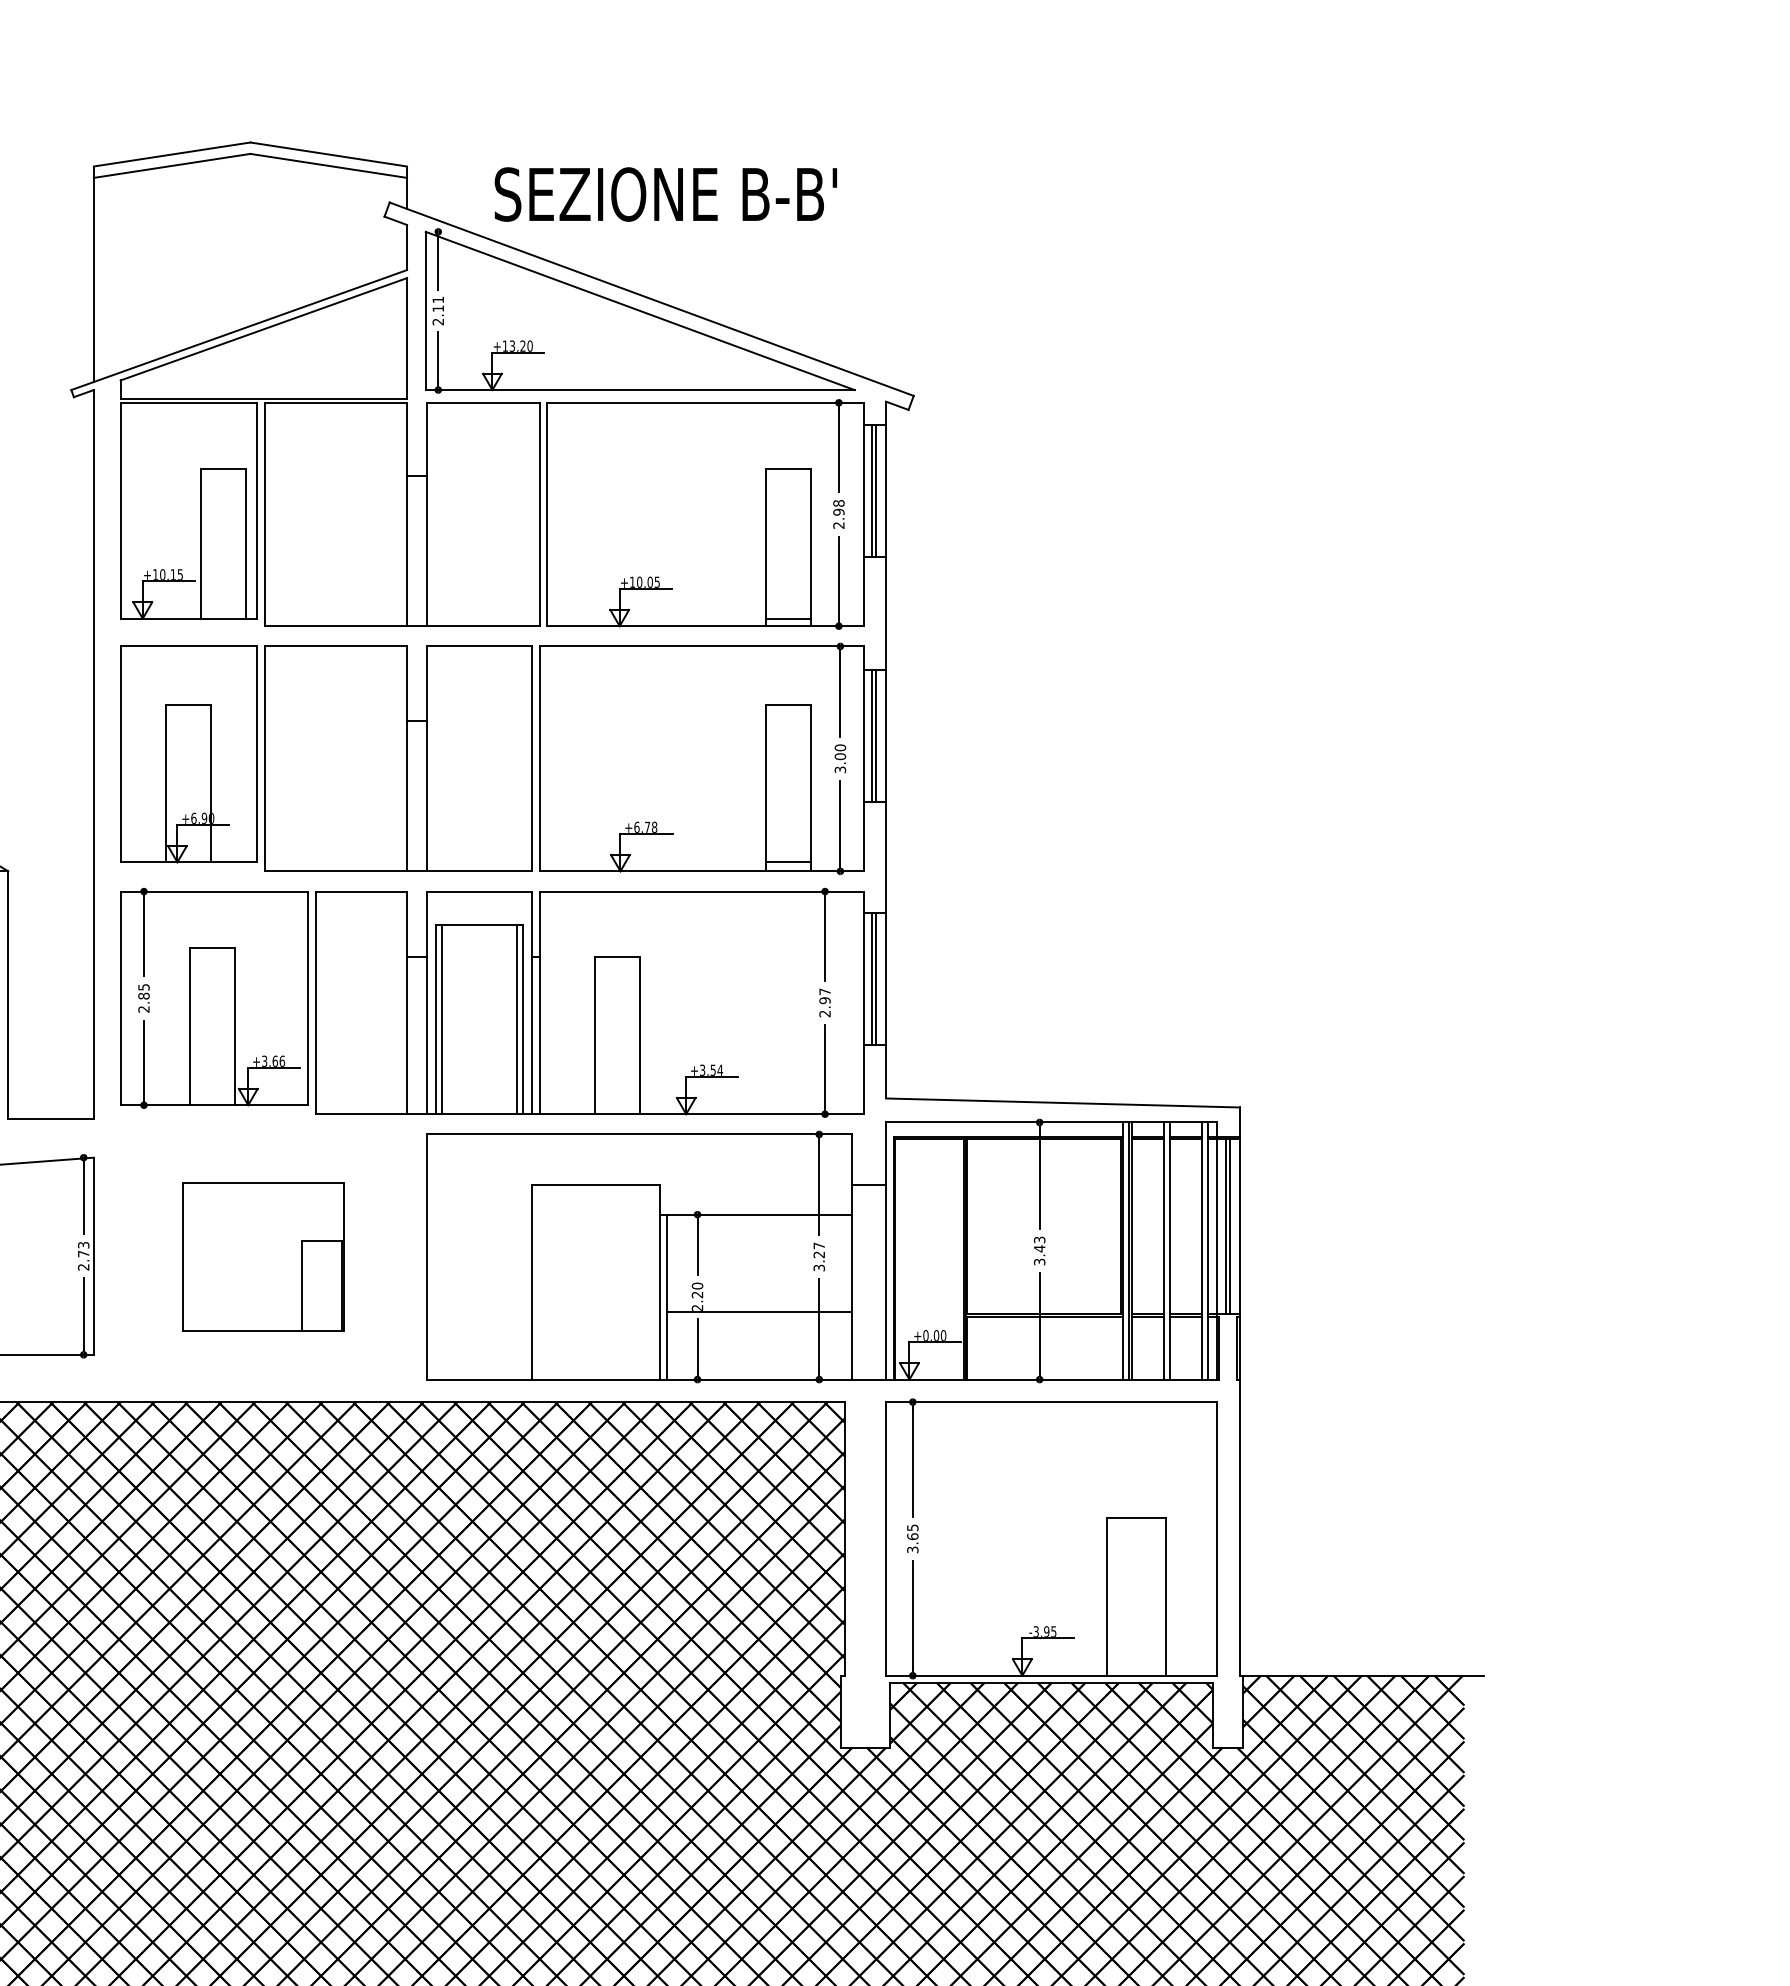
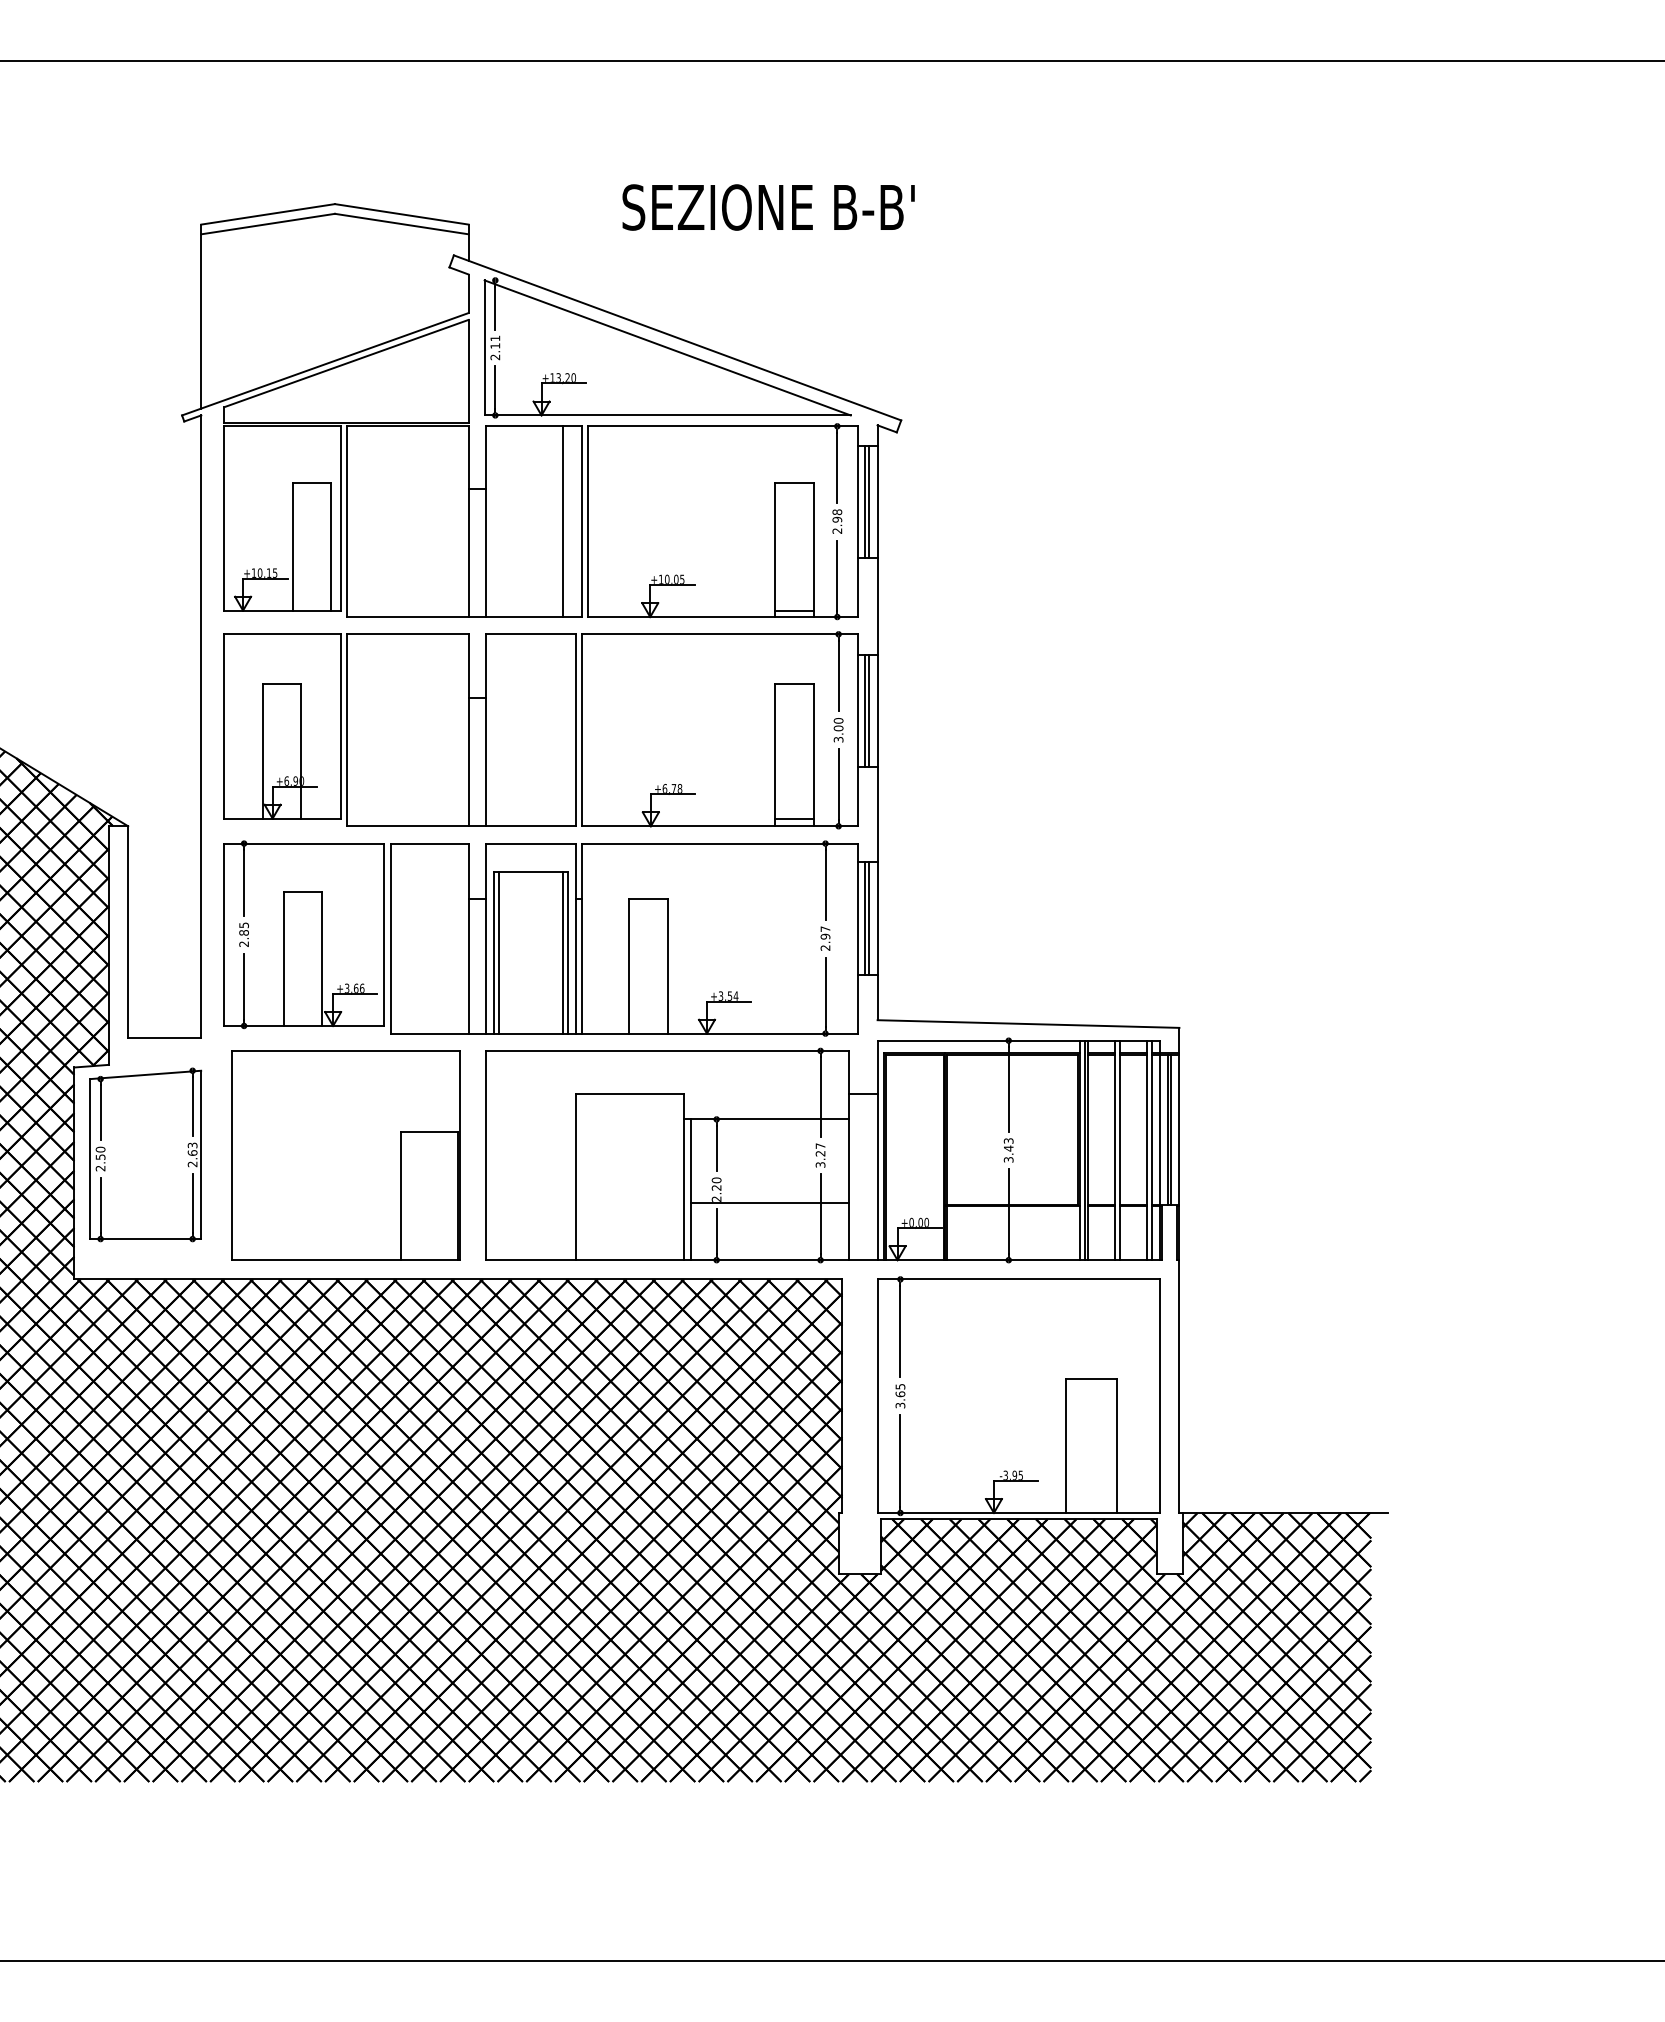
text: (665, 194) -> (768, 207), moved
line: (516, 514) -> (562, 521), added
text: (83, 1253) -> (192, 1152), 2.73 -> 2.63
part: (262, 1256) -> (345, 1155), size x1.67

